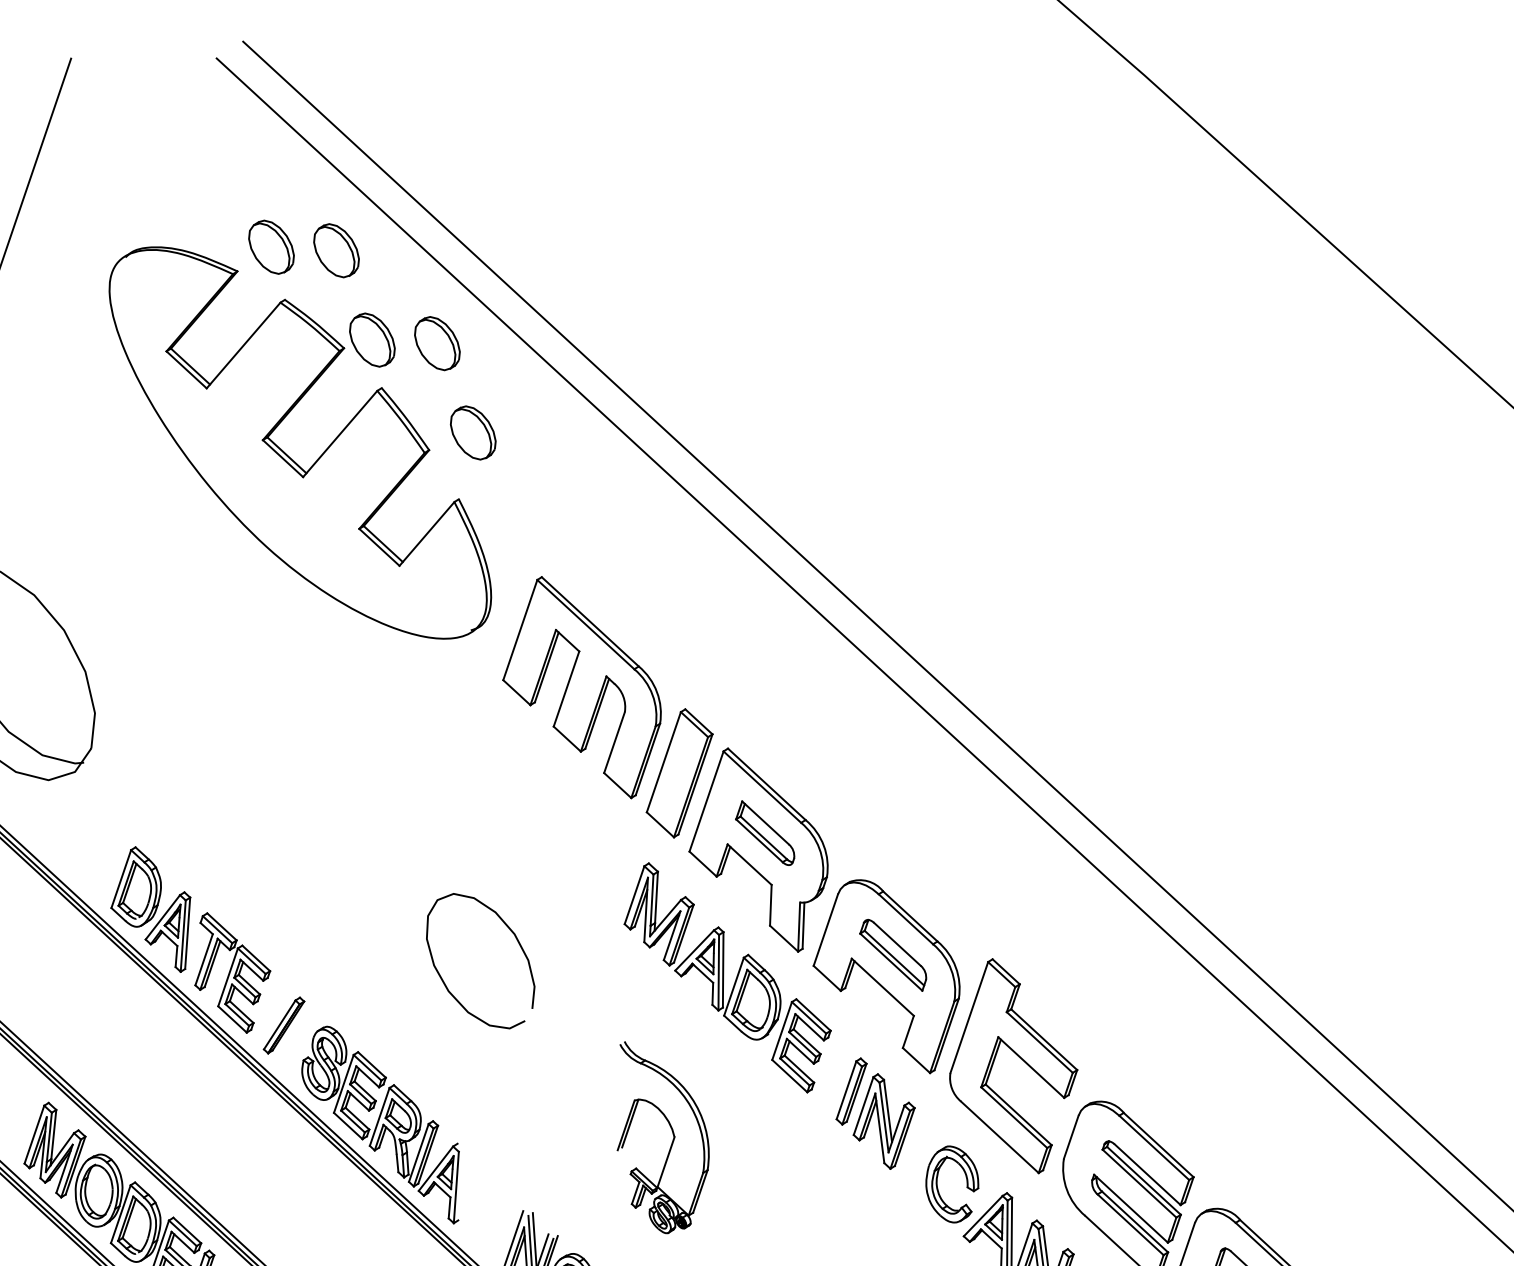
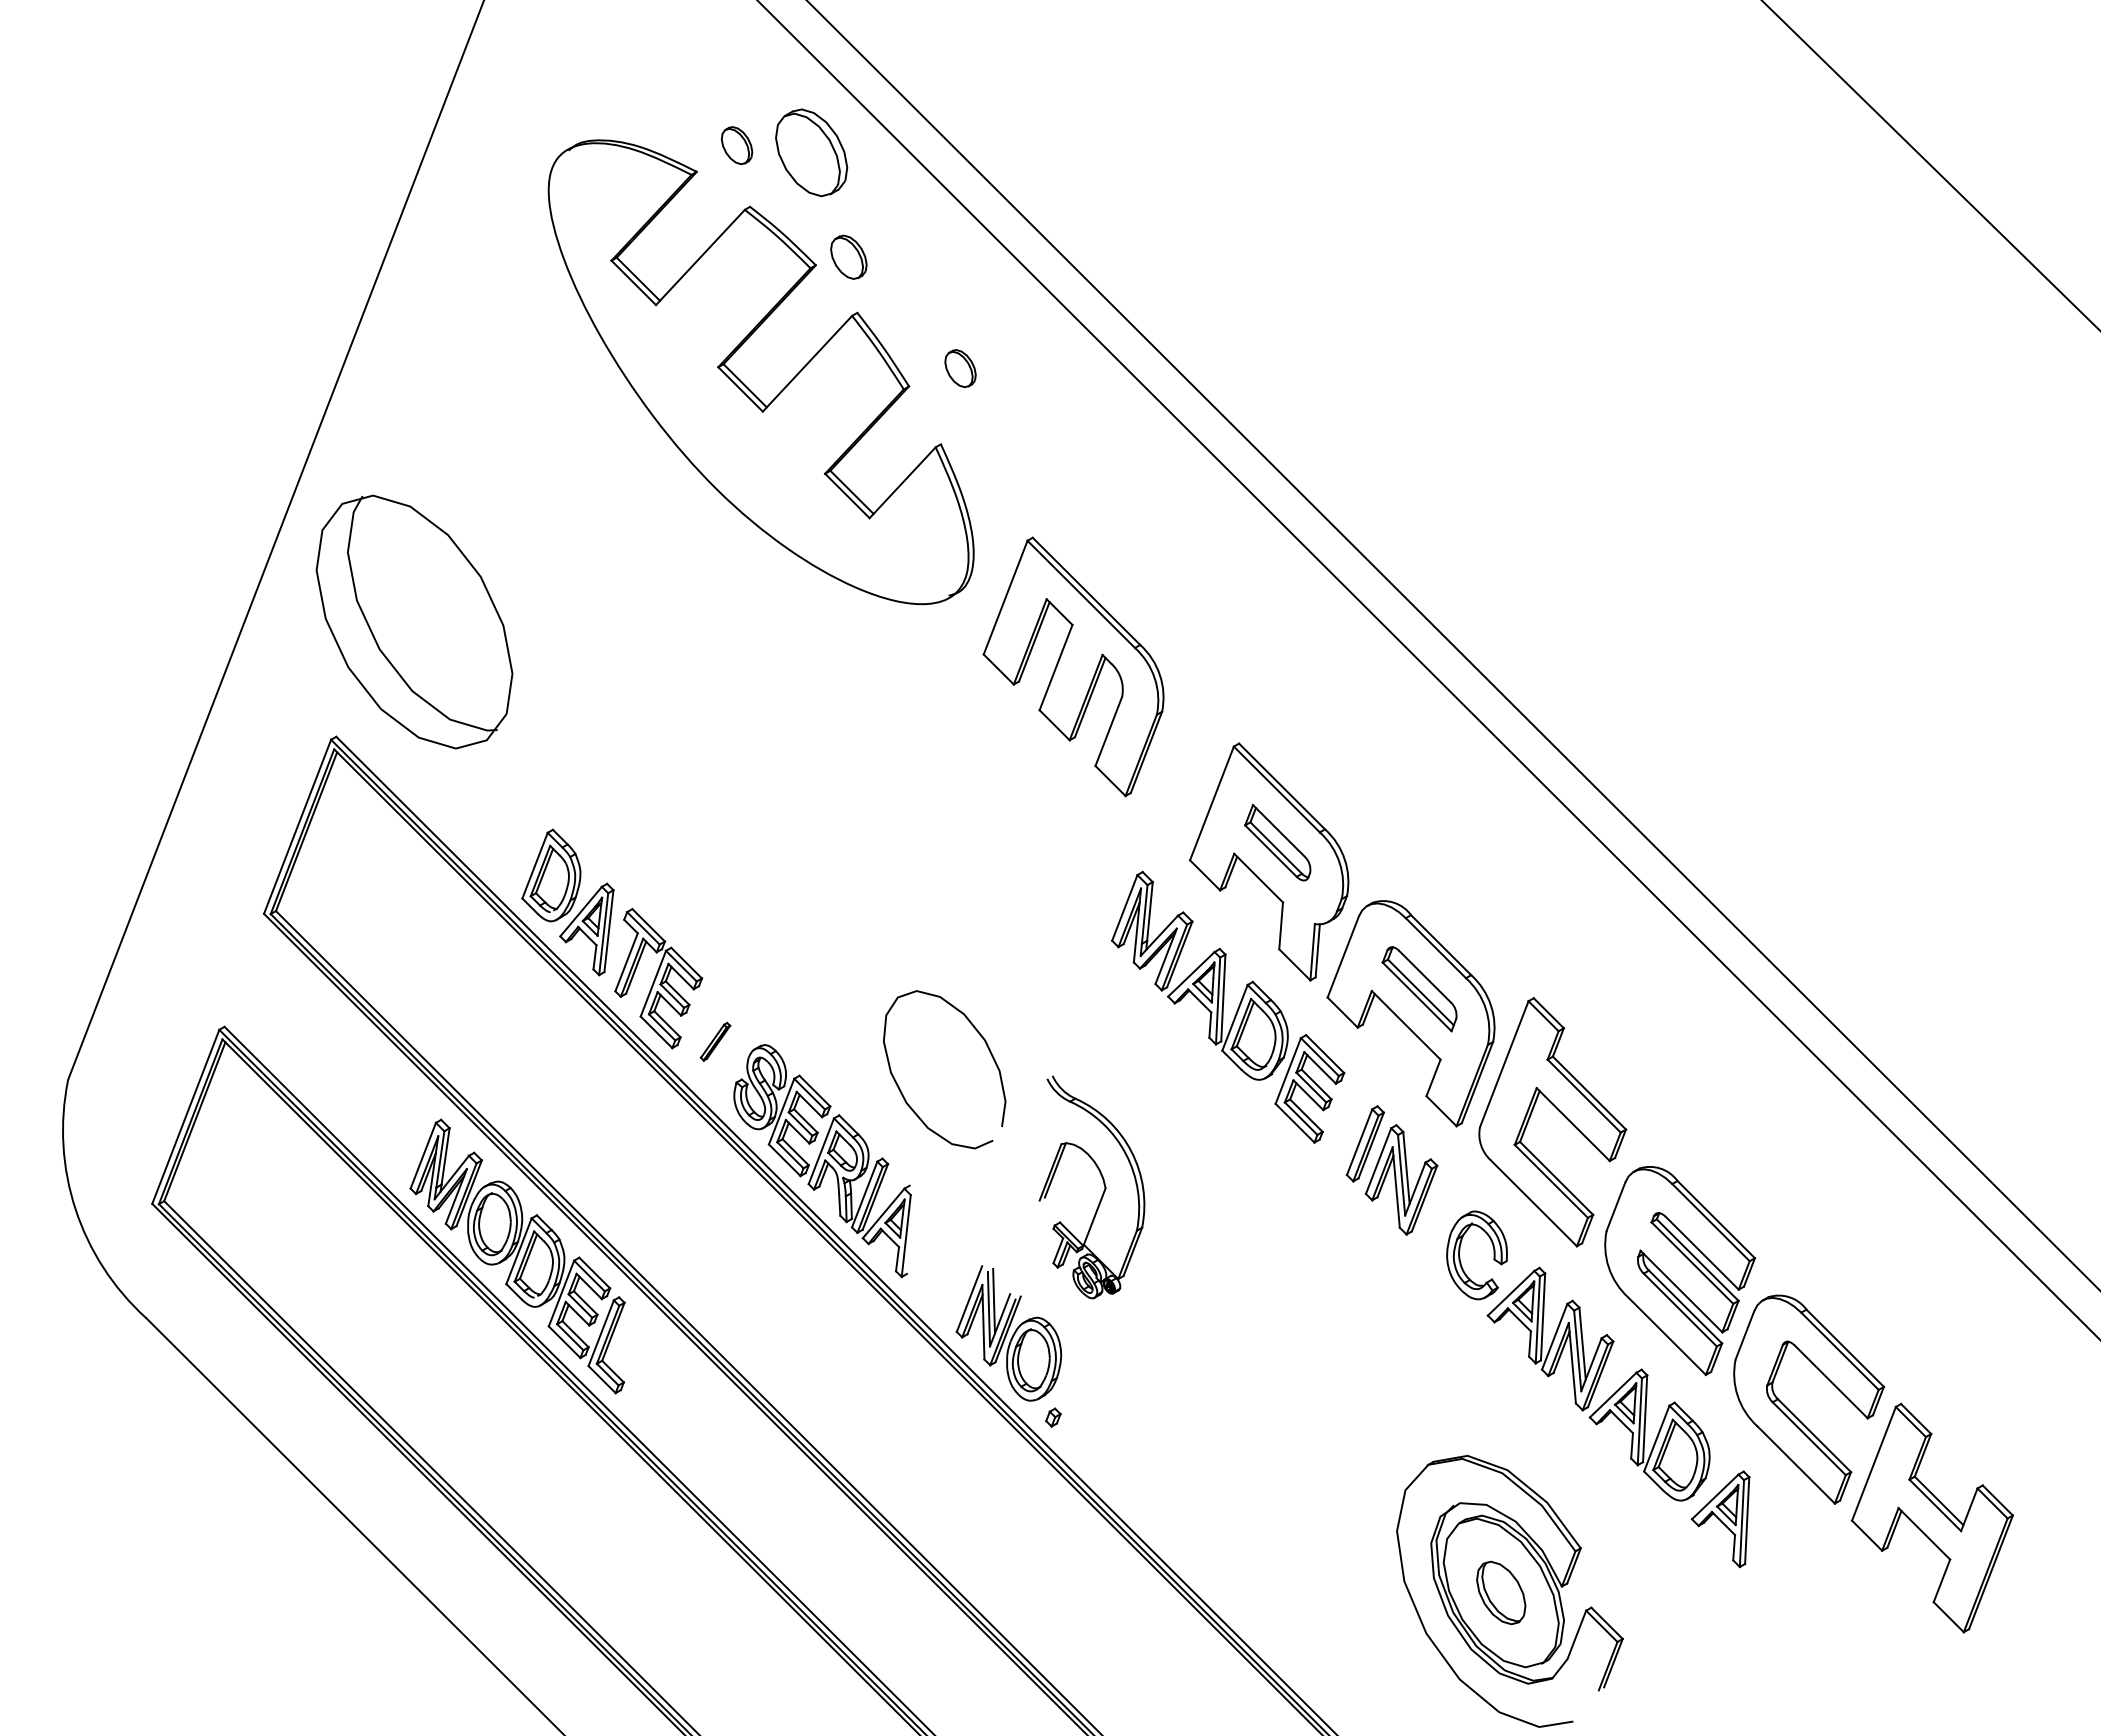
part: (271, 247) -> (736, 145), size x0.6
part: (336, 250) -> (811, 152), size x1.4
part: (372, 340) -> (848, 257), size x0.7
part: (437, 343) -> (923, 264), removed
part: (473, 432) -> (960, 368), size x0.6
part: (679, 773) -> (1182, 769), removed
curve: (517, 941) -> (987, 1048), moved
part: (284, 1025) -> (715, 1041), size x0.6
part: (672, 1134) -> (1103, 1184), moved

